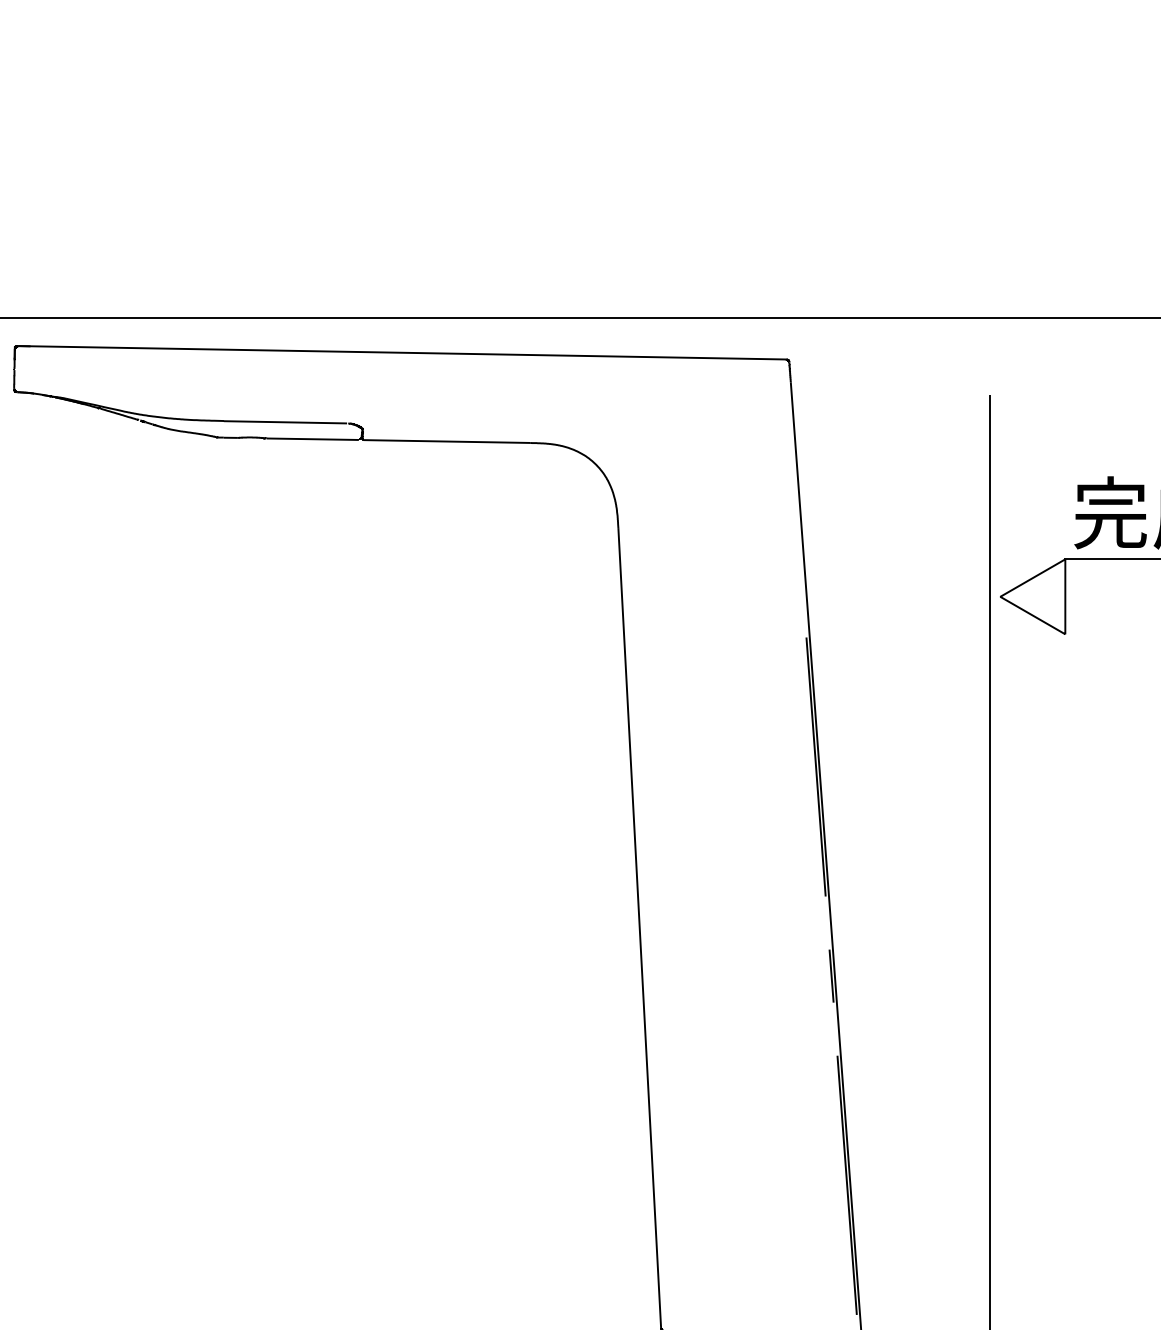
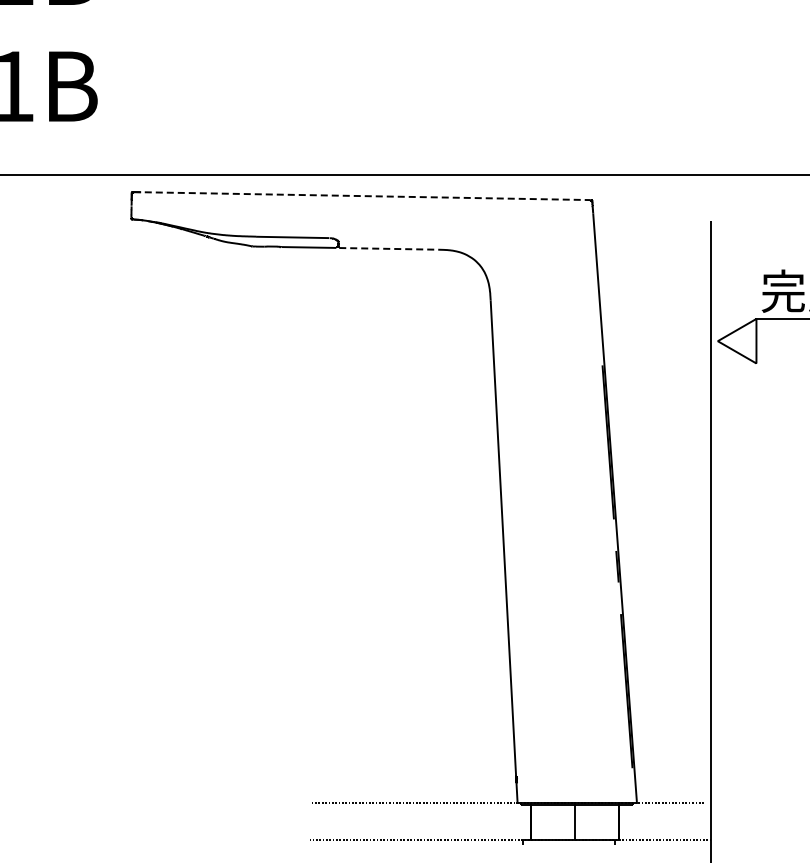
line: (402, 353) -> (362, 196), solid -> dashed
line: (446, 440) -> (388, 248), solid -> dashed

